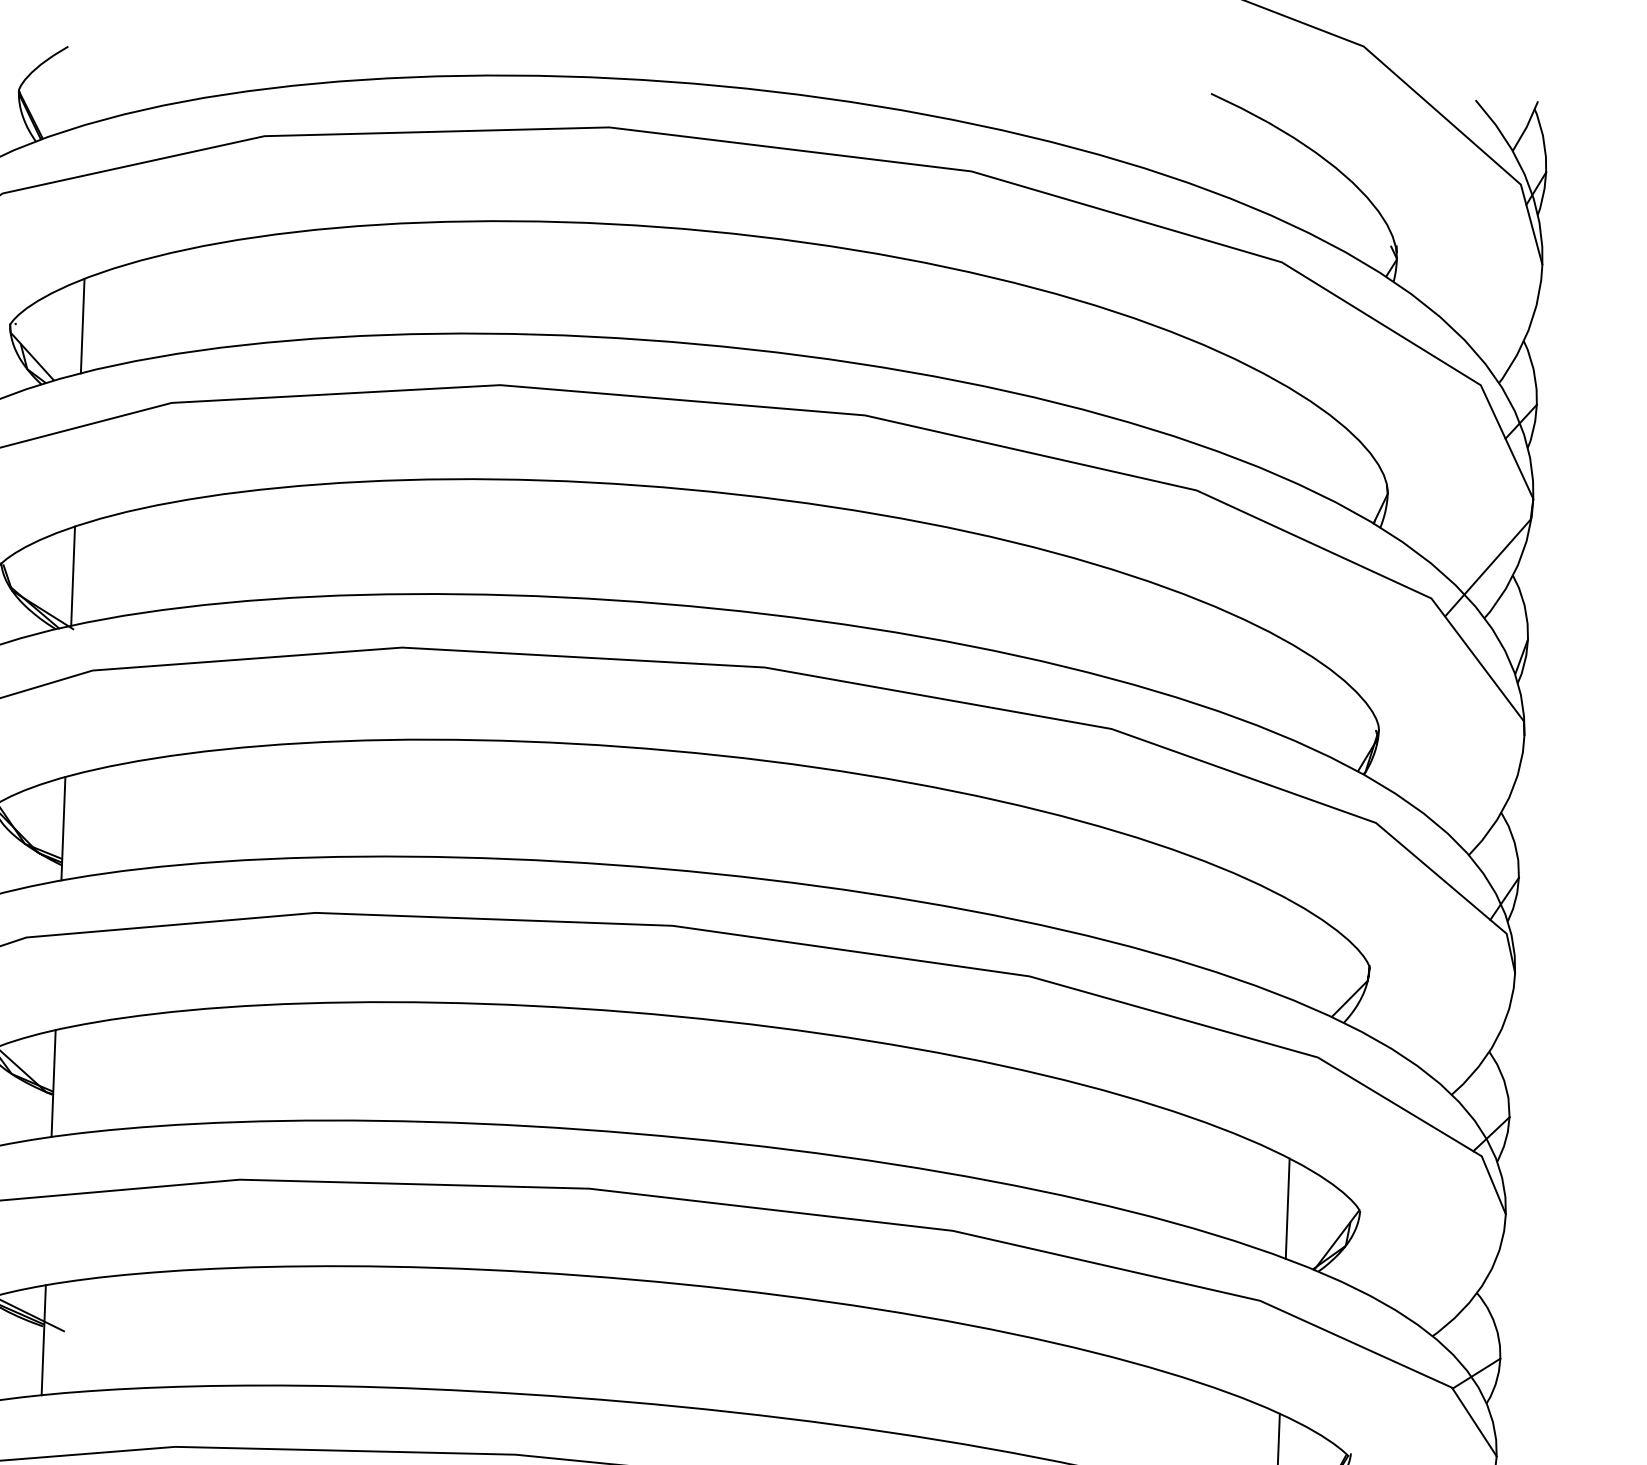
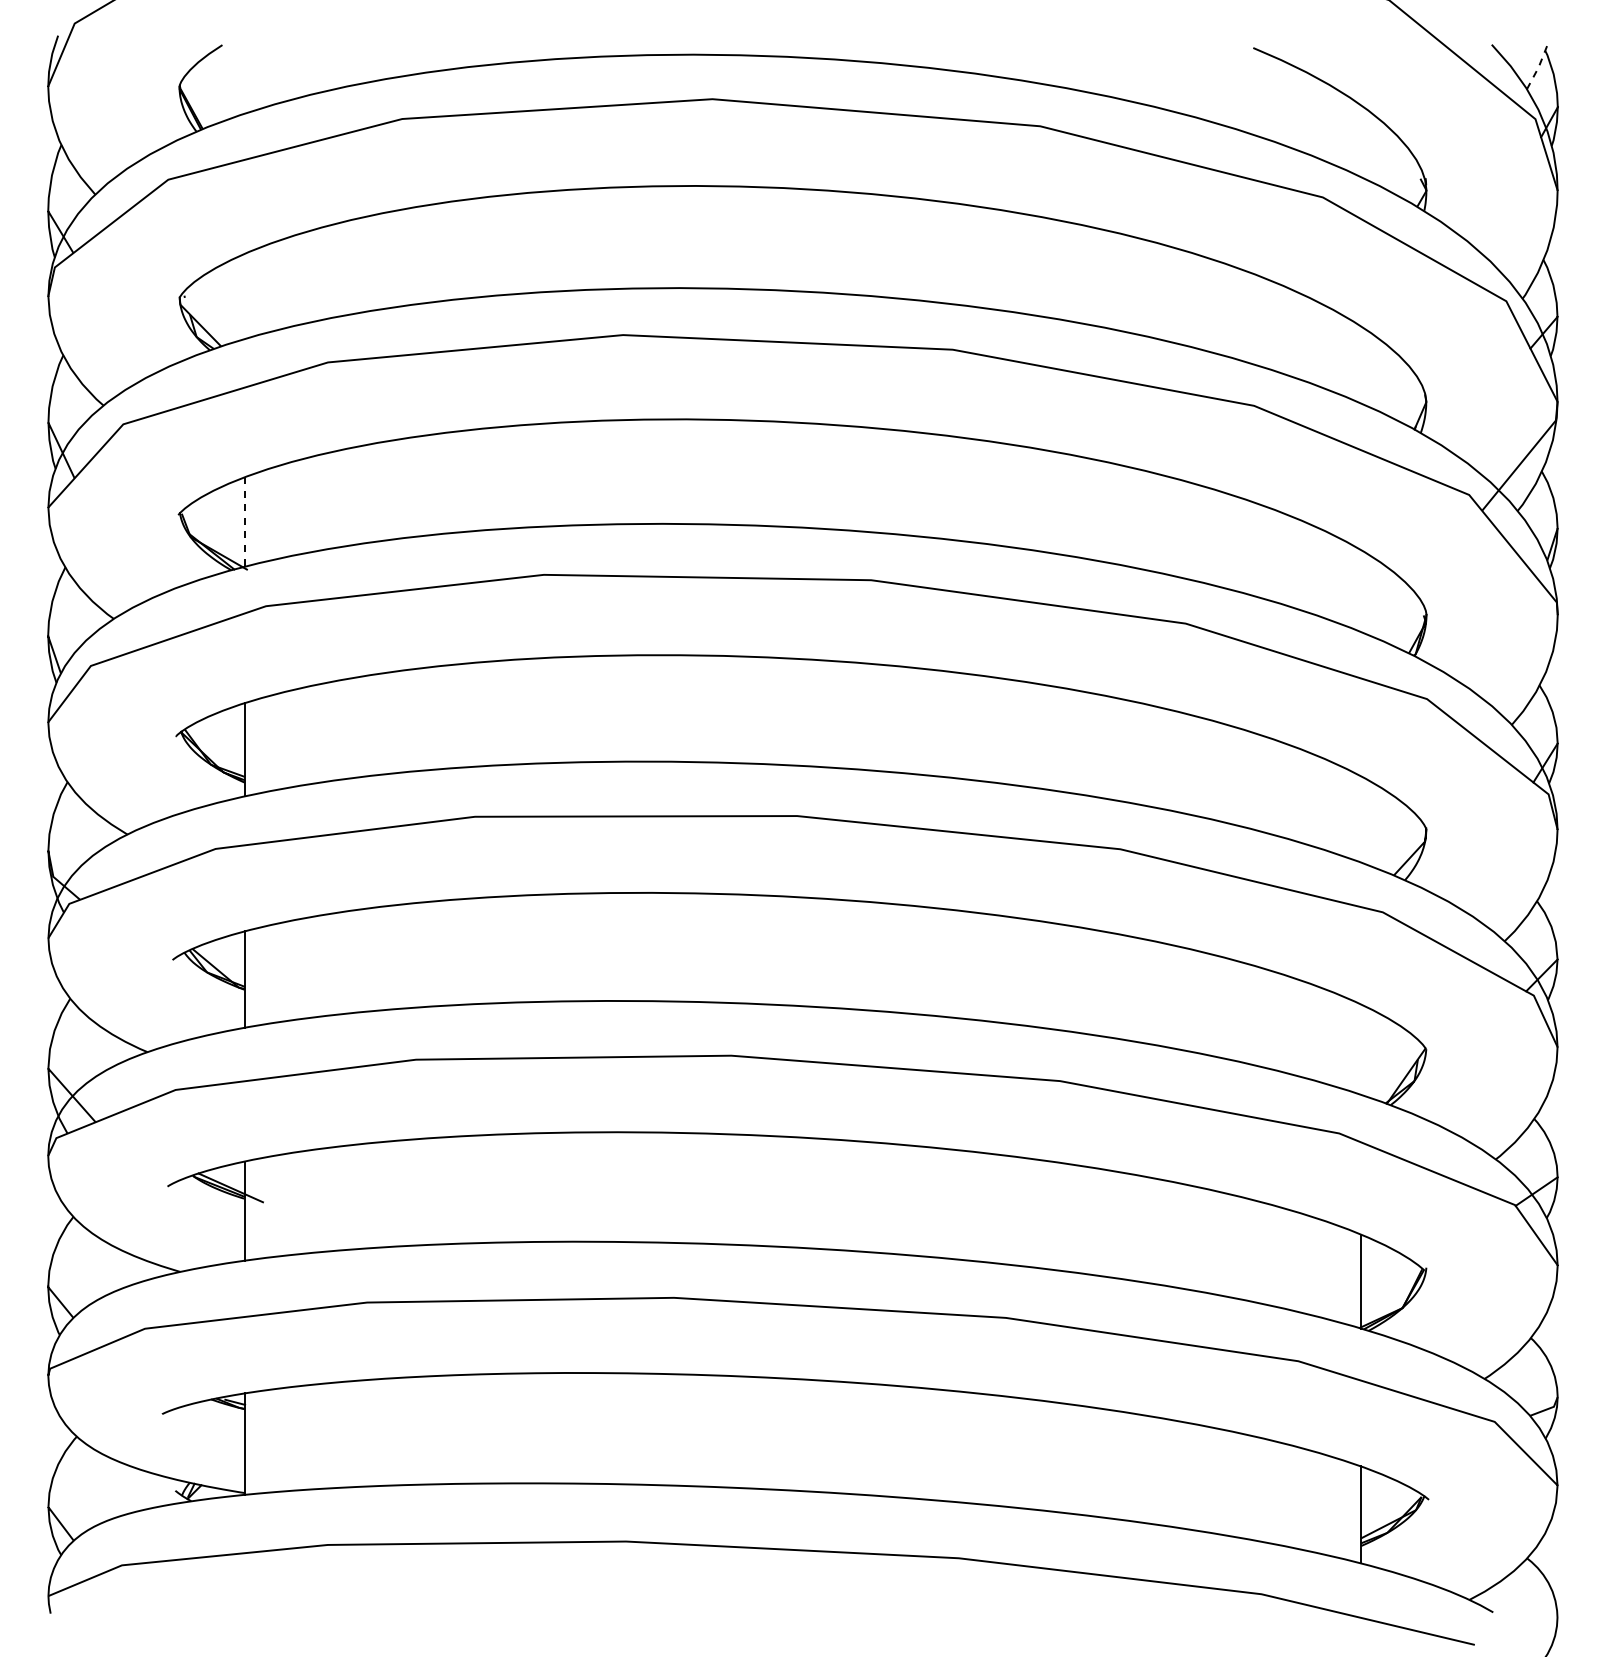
line: (1526, 127) -> (1538, 67), solid -> dashed
line: (83, 326) -> (245, 296), removed
line: (73, 575) -> (245, 521), solid -> dashed
line: (1287, 1208) -> (1360, 1049), removed

